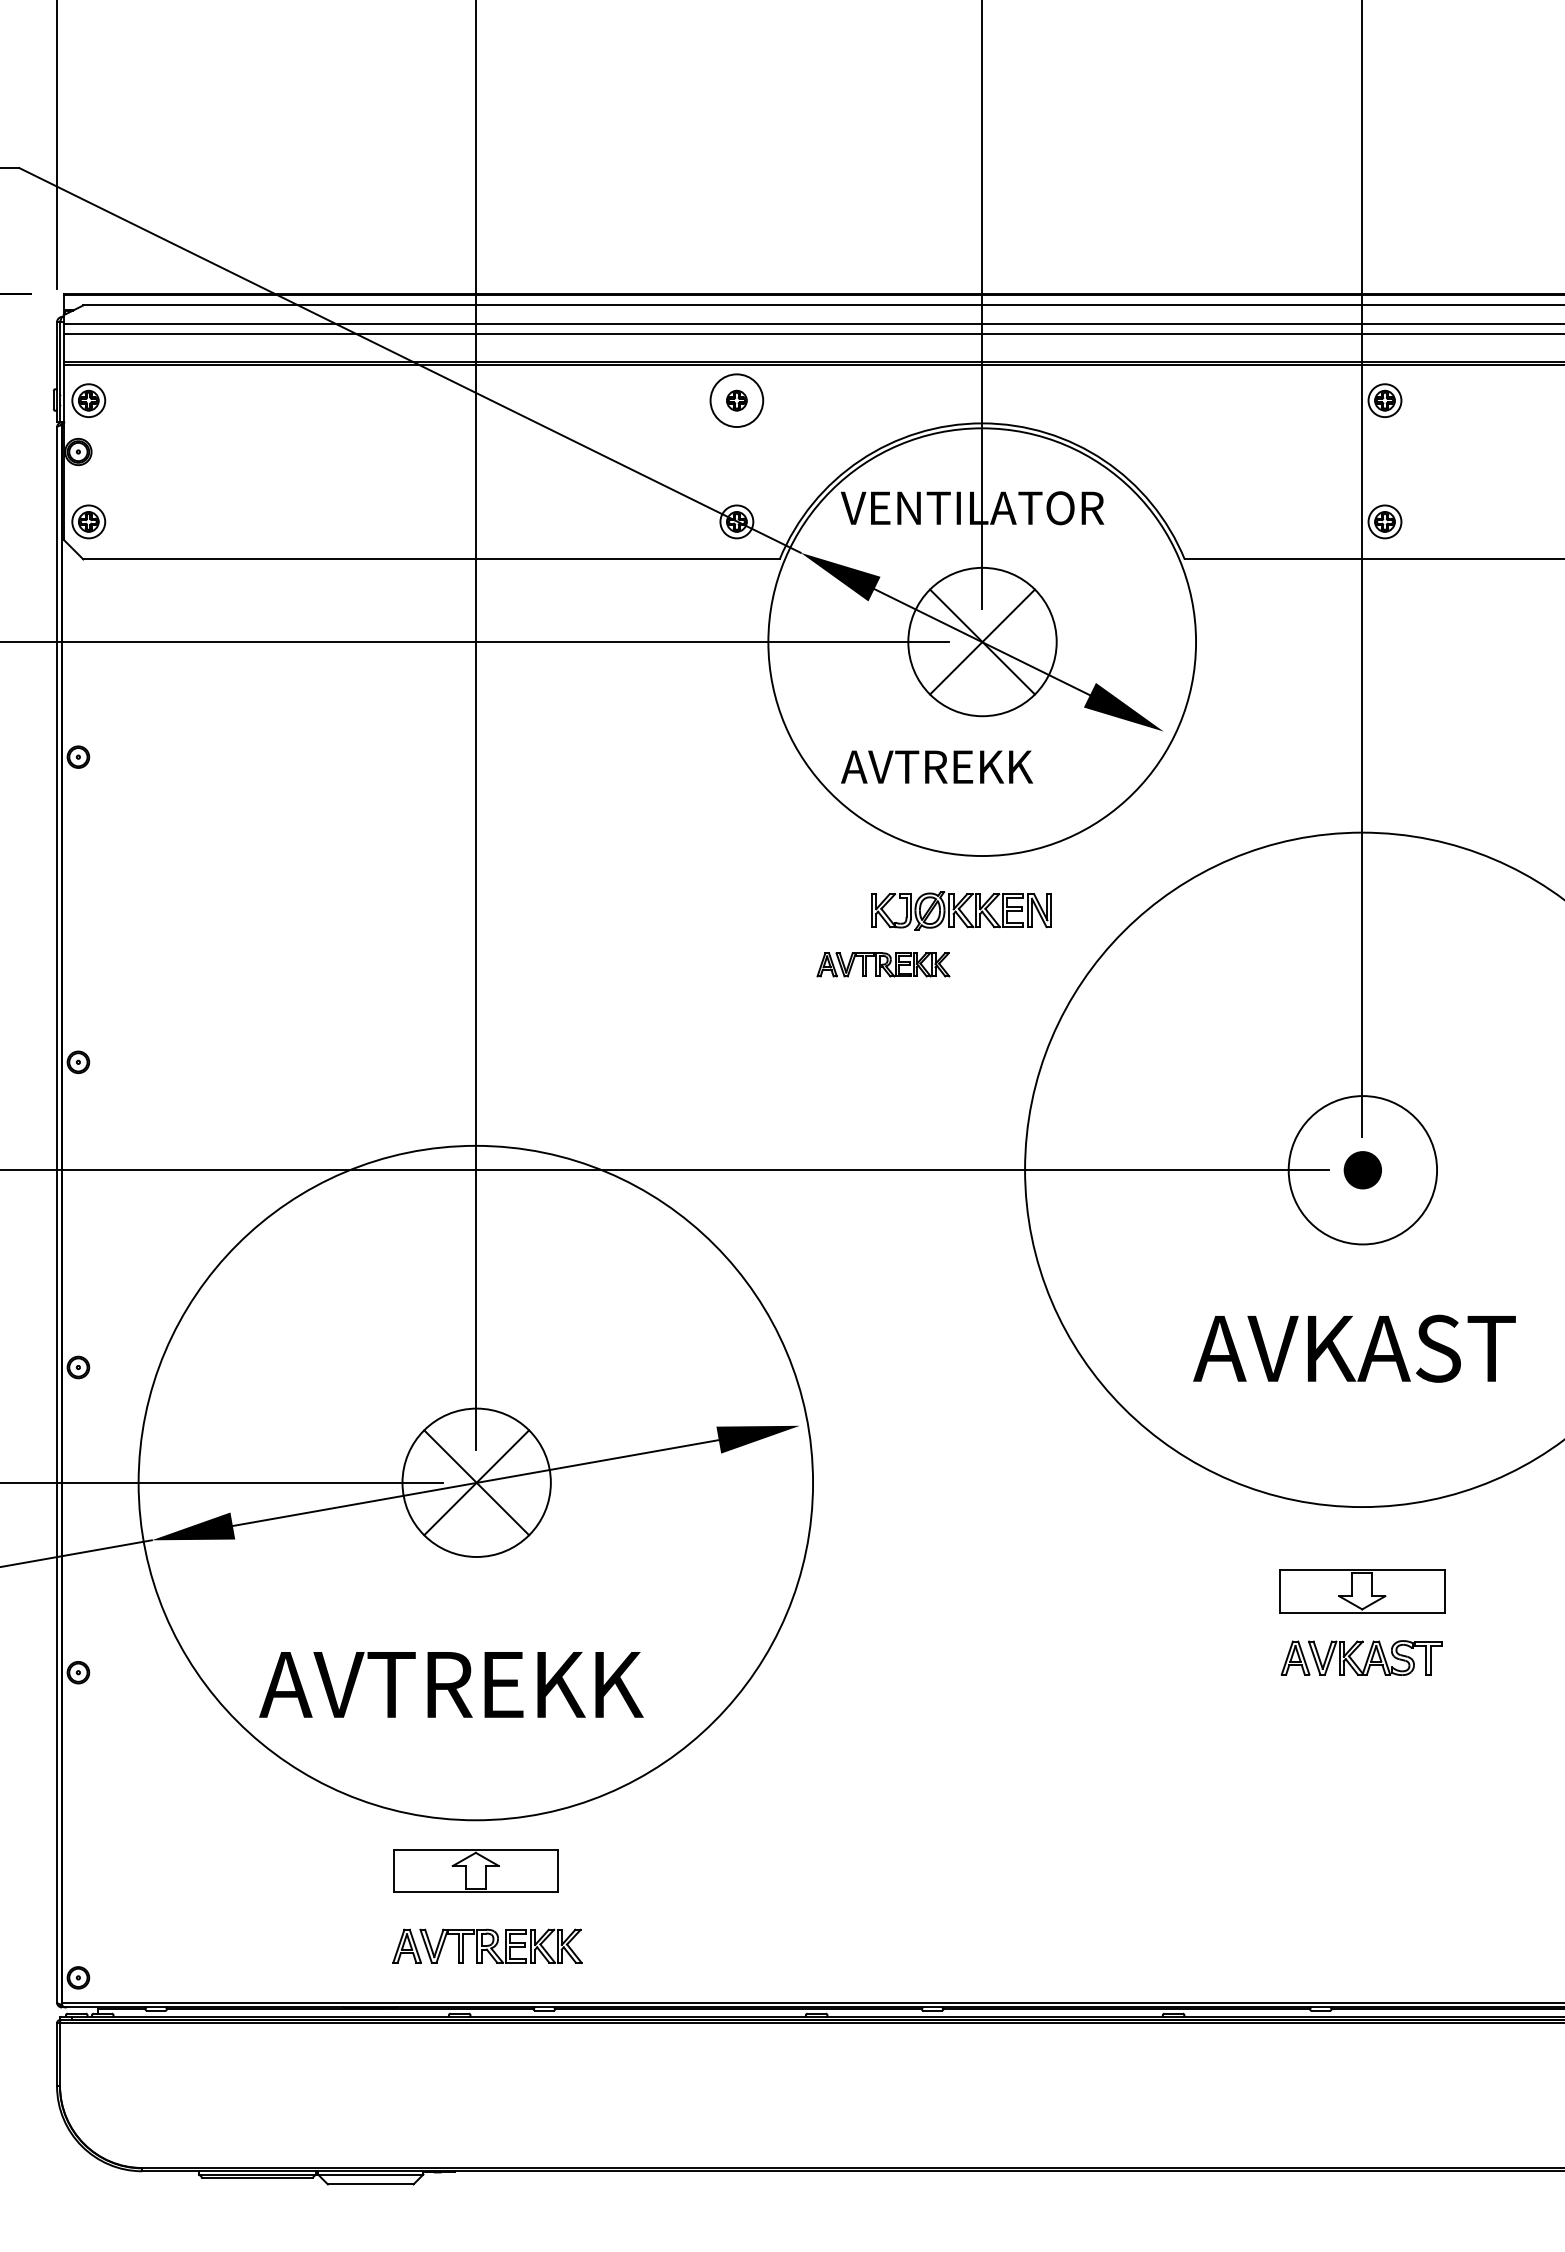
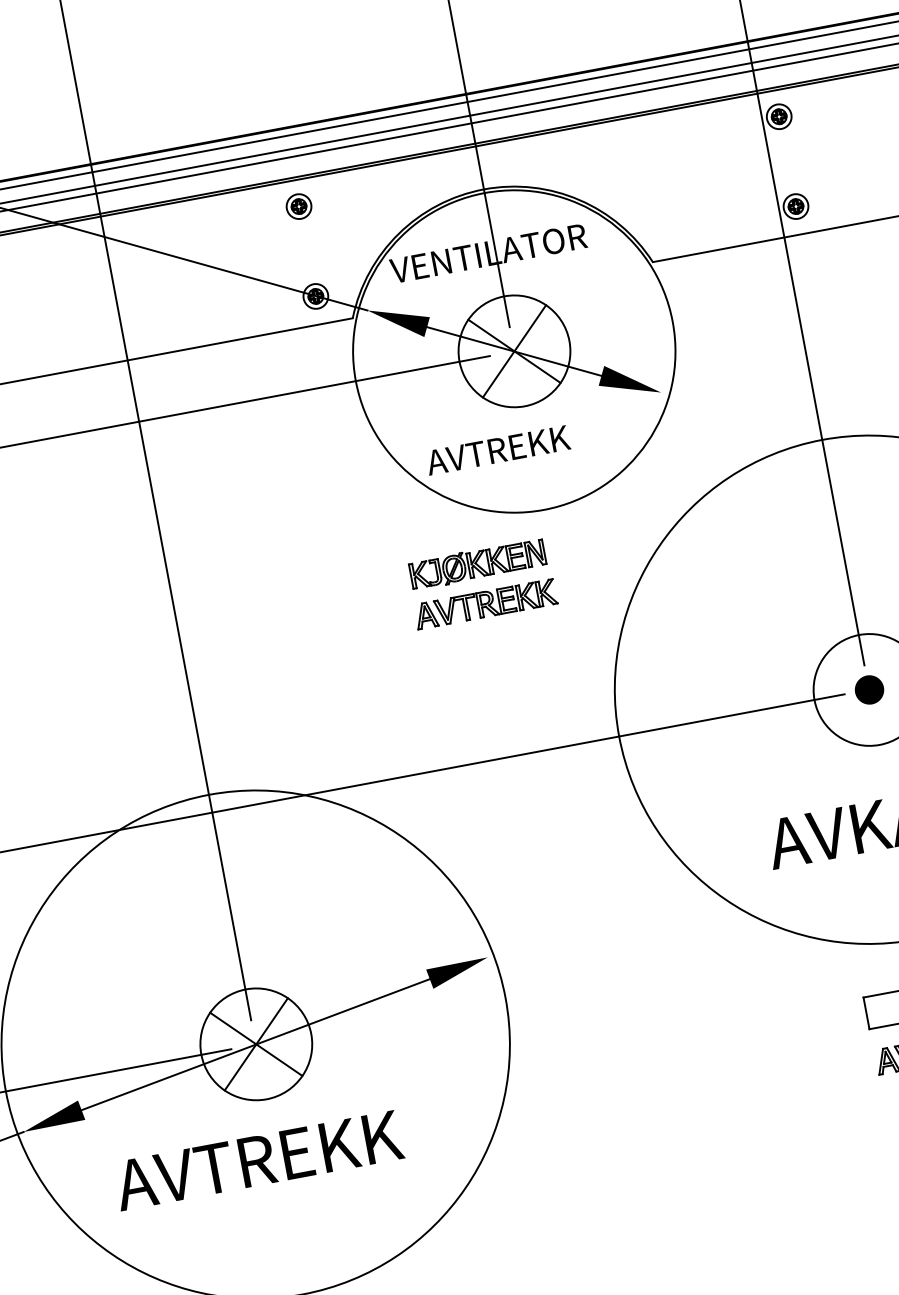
circle: (736, 400) -> (298, 206), size x0.62
part: (961, 910) -> (477, 564), moved
part: (883, 964) -> (485, 603), size x1.43
text: (451, 1684) -> (258, 1160), moved

